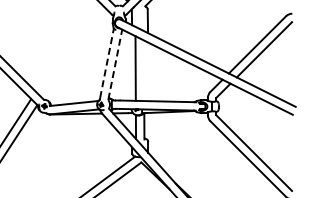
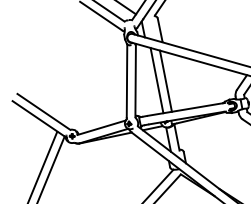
line: (107, 62) -> (127, 79), dashed -> solid
line: (115, 64) -> (135, 80), dashed -> solid
line: (143, 70) -> (165, 81), added

